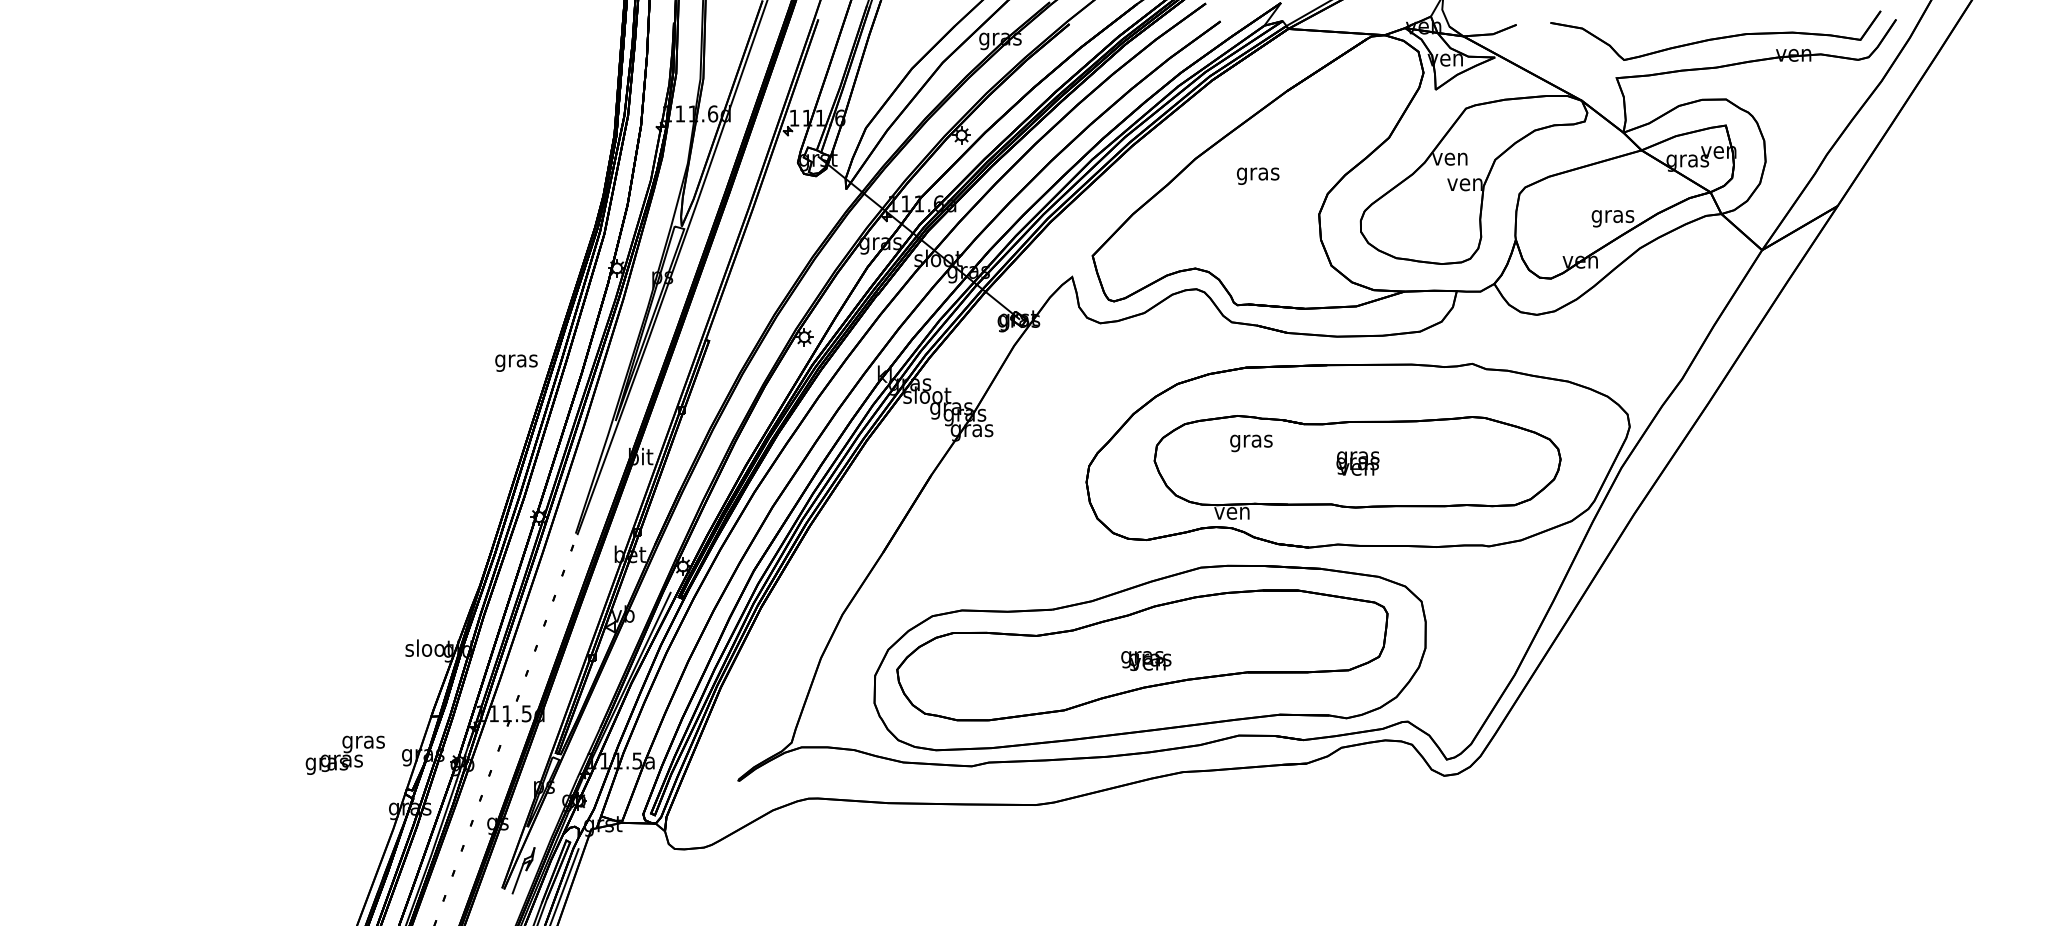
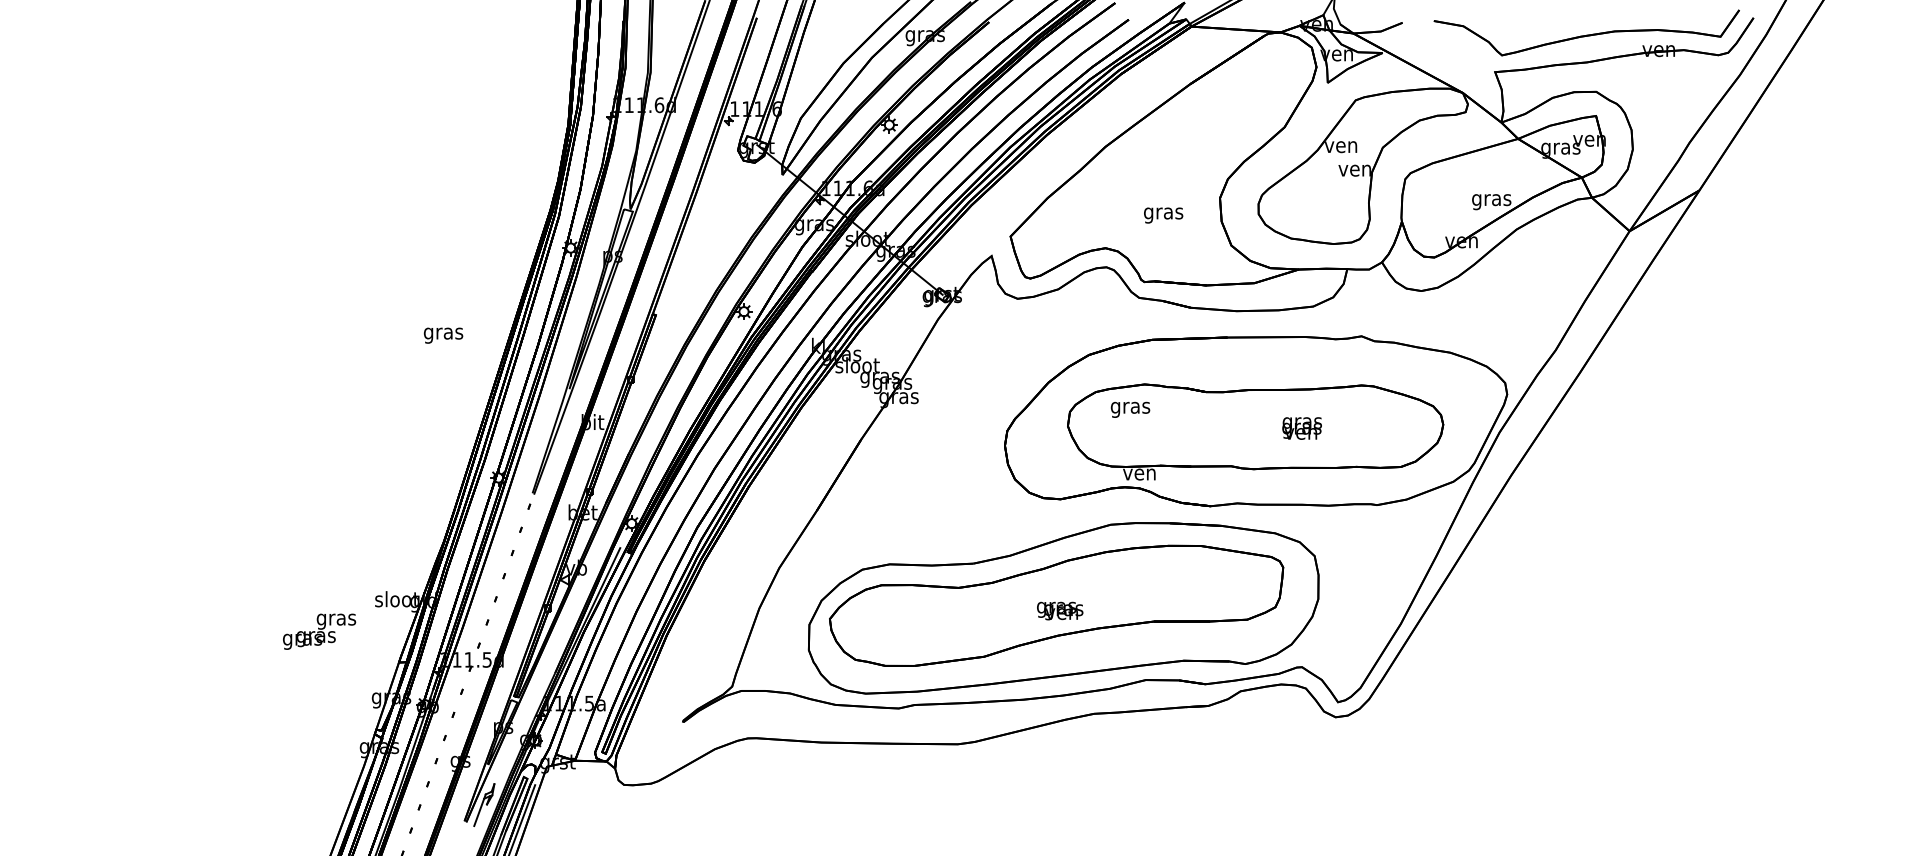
text: (1258, 175) -> (1163, 214), moved
text: (516, 362) -> (443, 335), moved
text: (1251, 443) -> (1130, 409), moved
text: (1357, 463) -> (1301, 428), moved
text: (344, 754) -> (318, 630), moved

